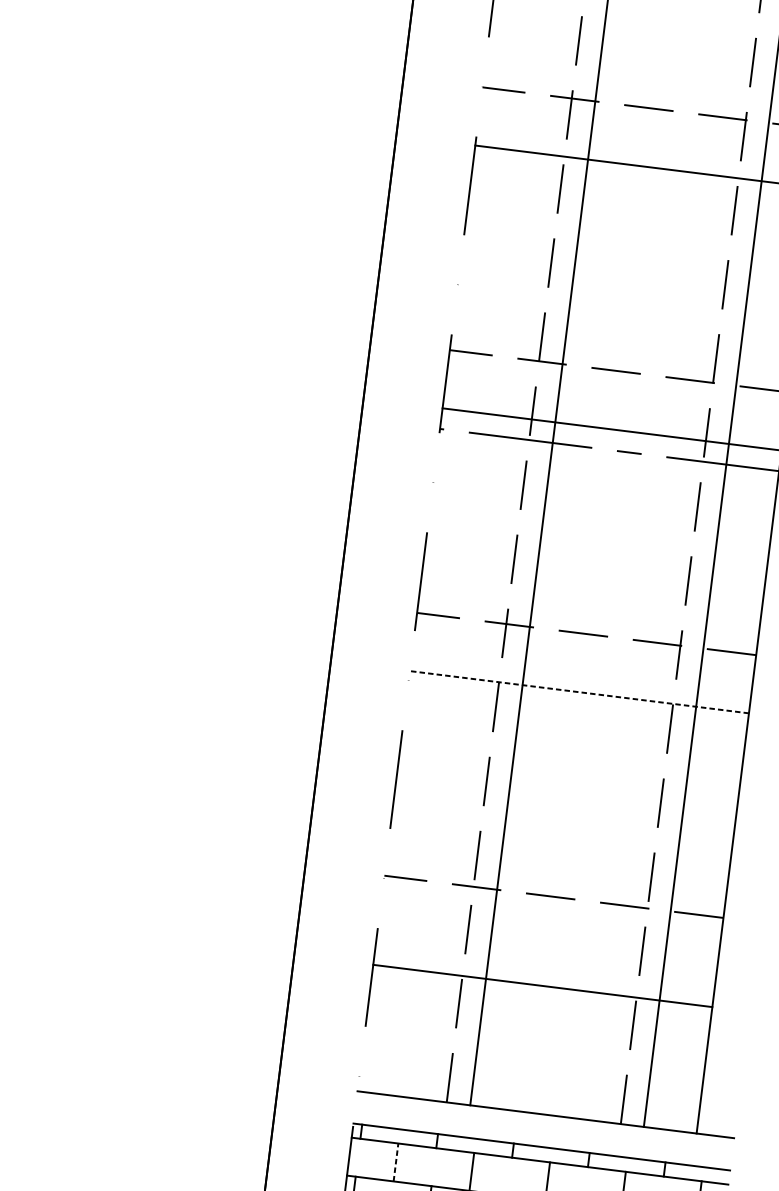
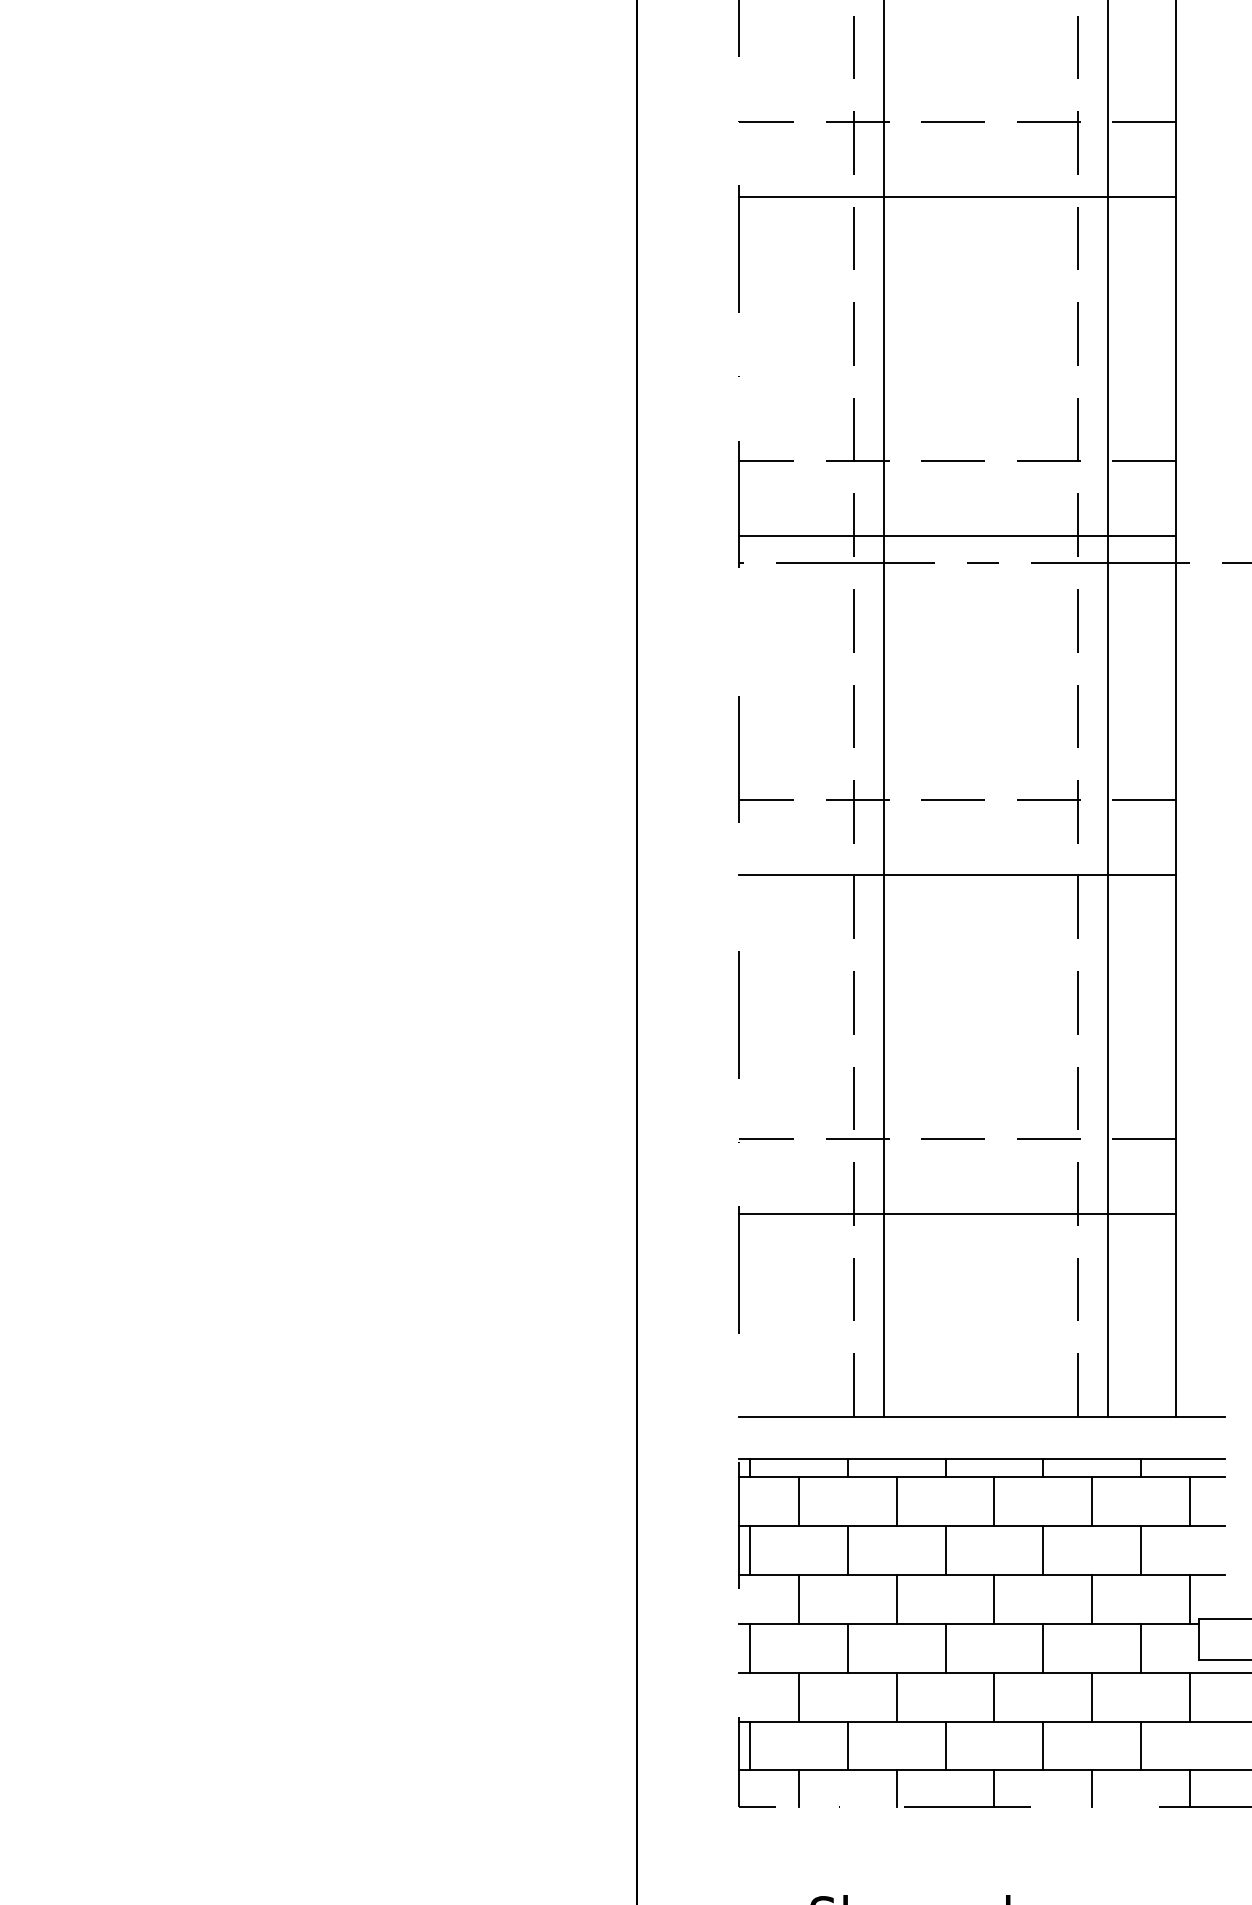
line: (579, 691) -> (957, 874), dashed -> solid
line: (542, 985) -> (957, 1213), moved
line: (395, 1161) -> (798, 1500), dashed -> solid

